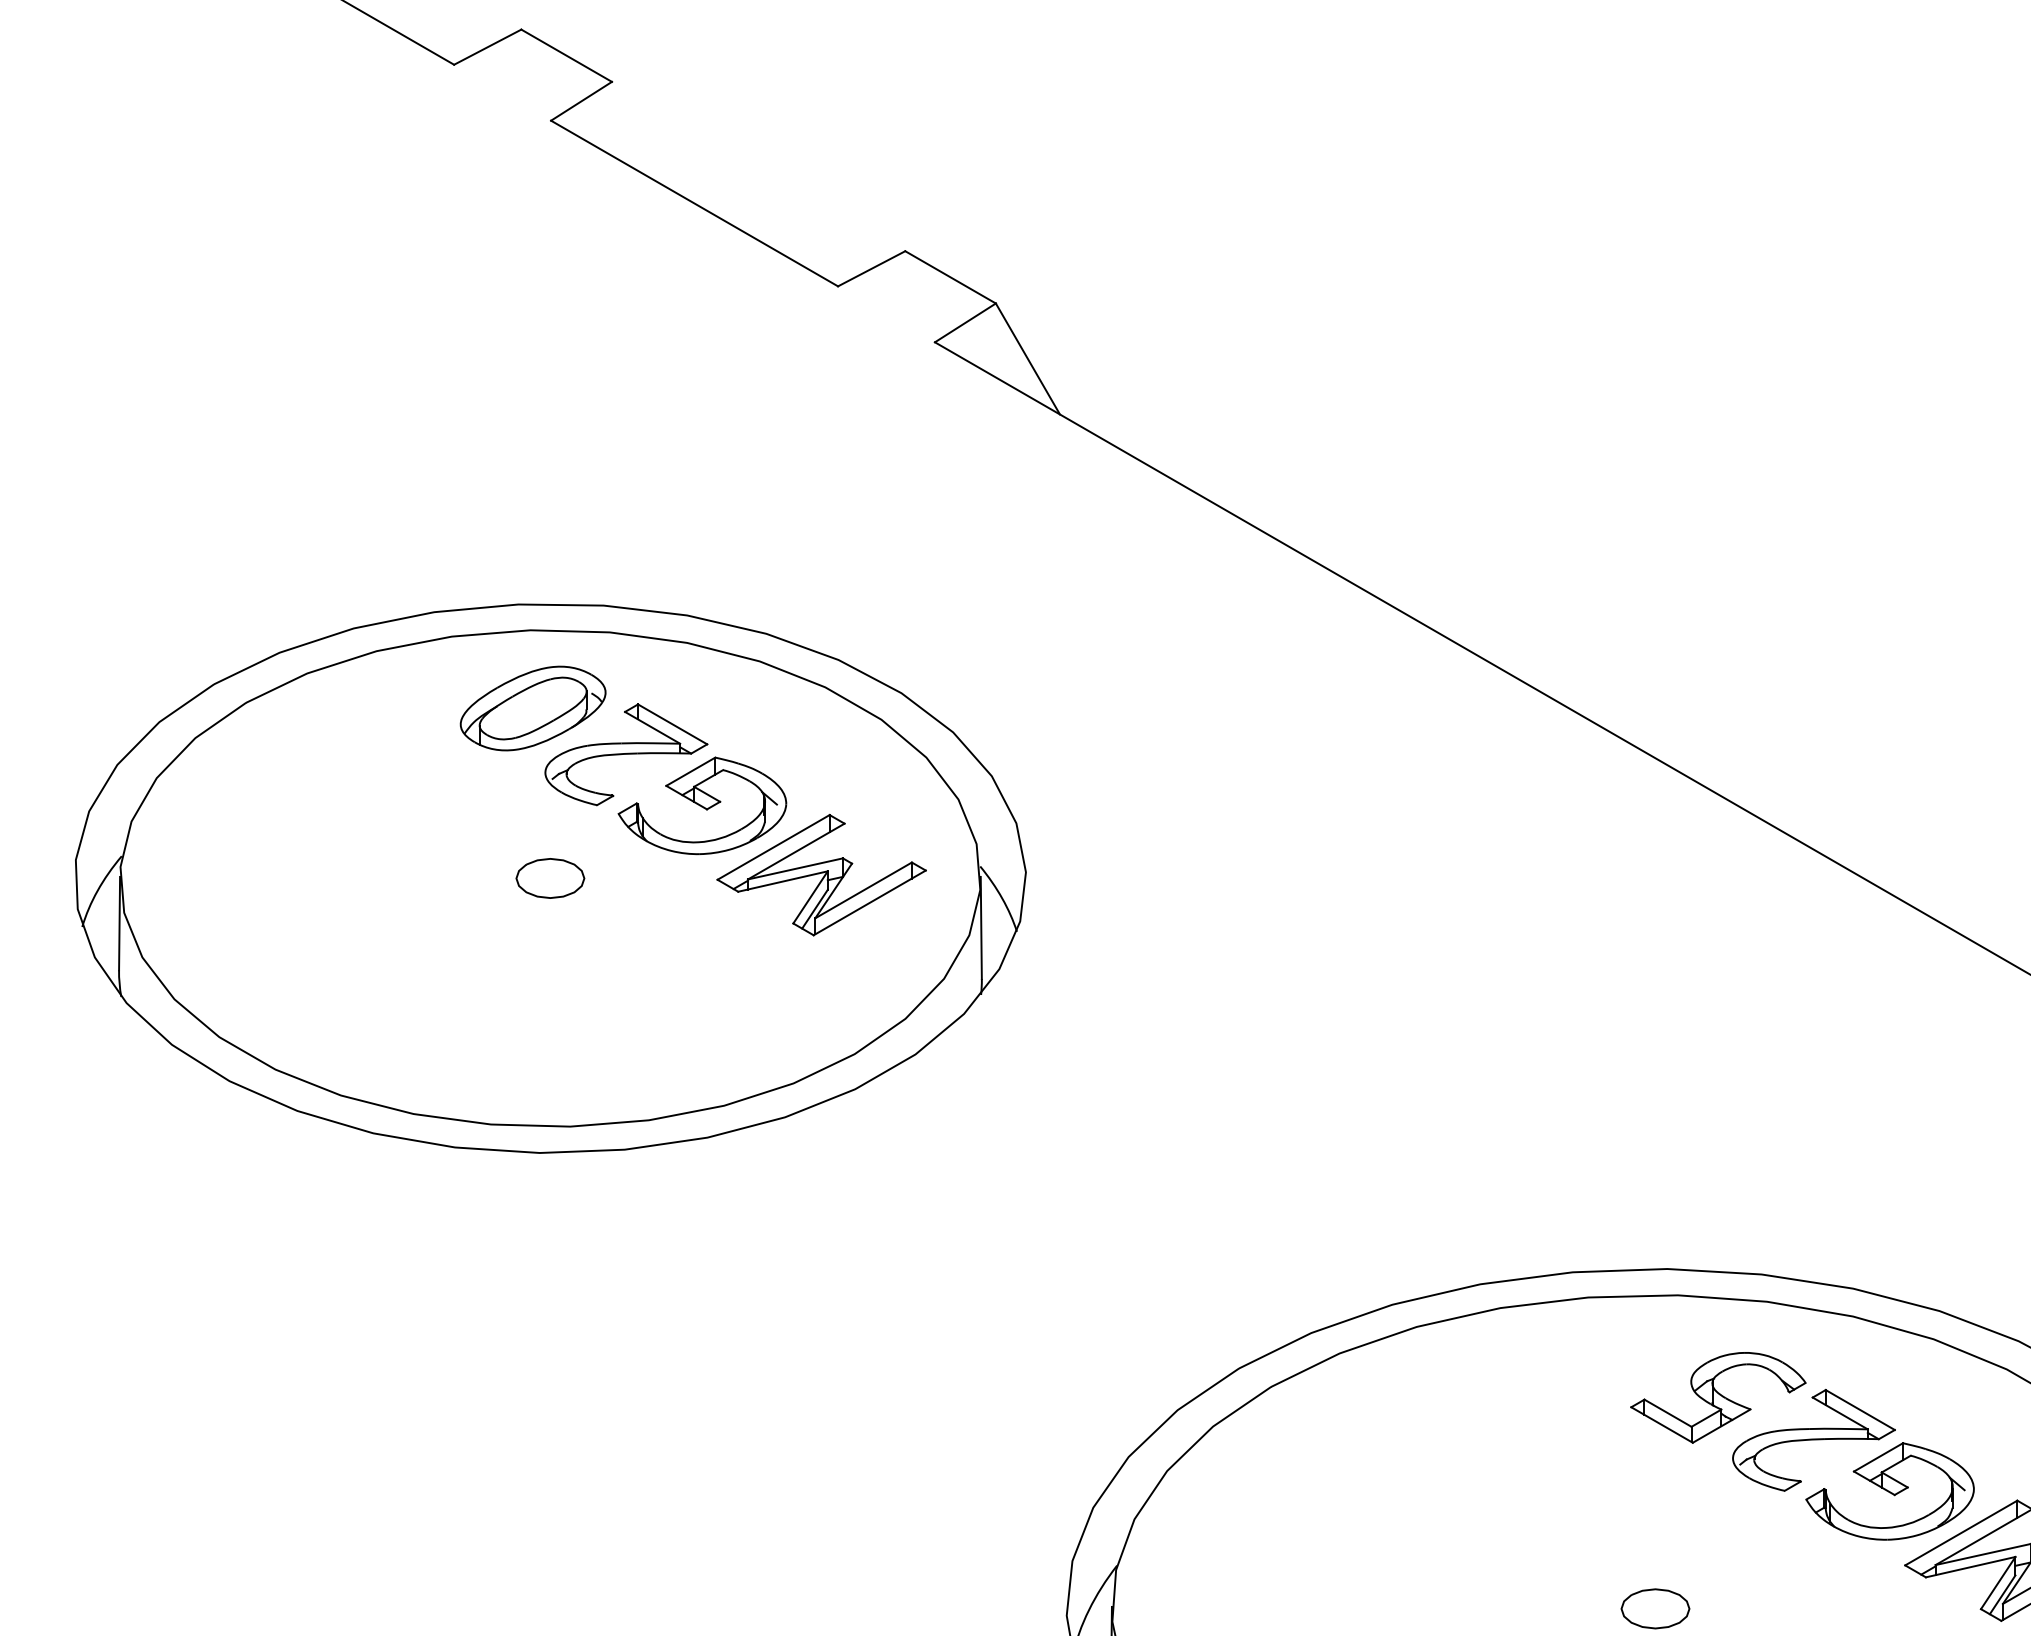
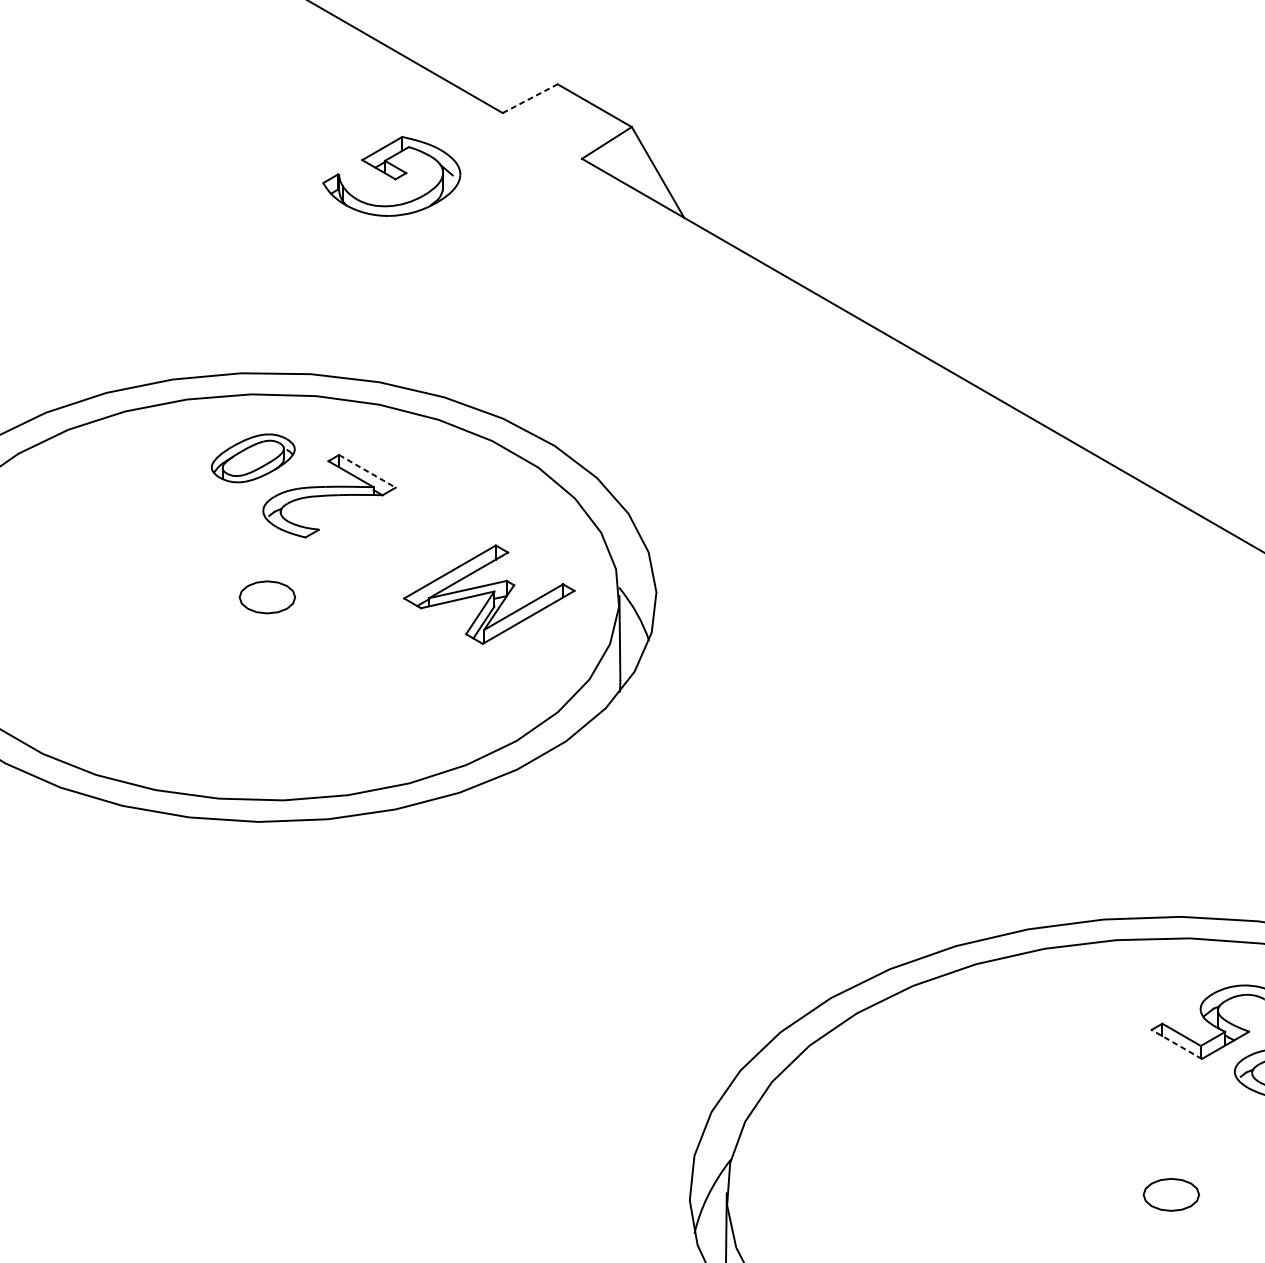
line: (871, 268) -> (530, 98), solid -> dashed
part: (532, 708) -> (252, 458), size x0.7
line: (672, 724) -> (367, 471), solid -> dashed
part: (702, 805) -> (391, 176), moved
line: (1662, 1425) -> (1177, 1044), solid -> dashed

